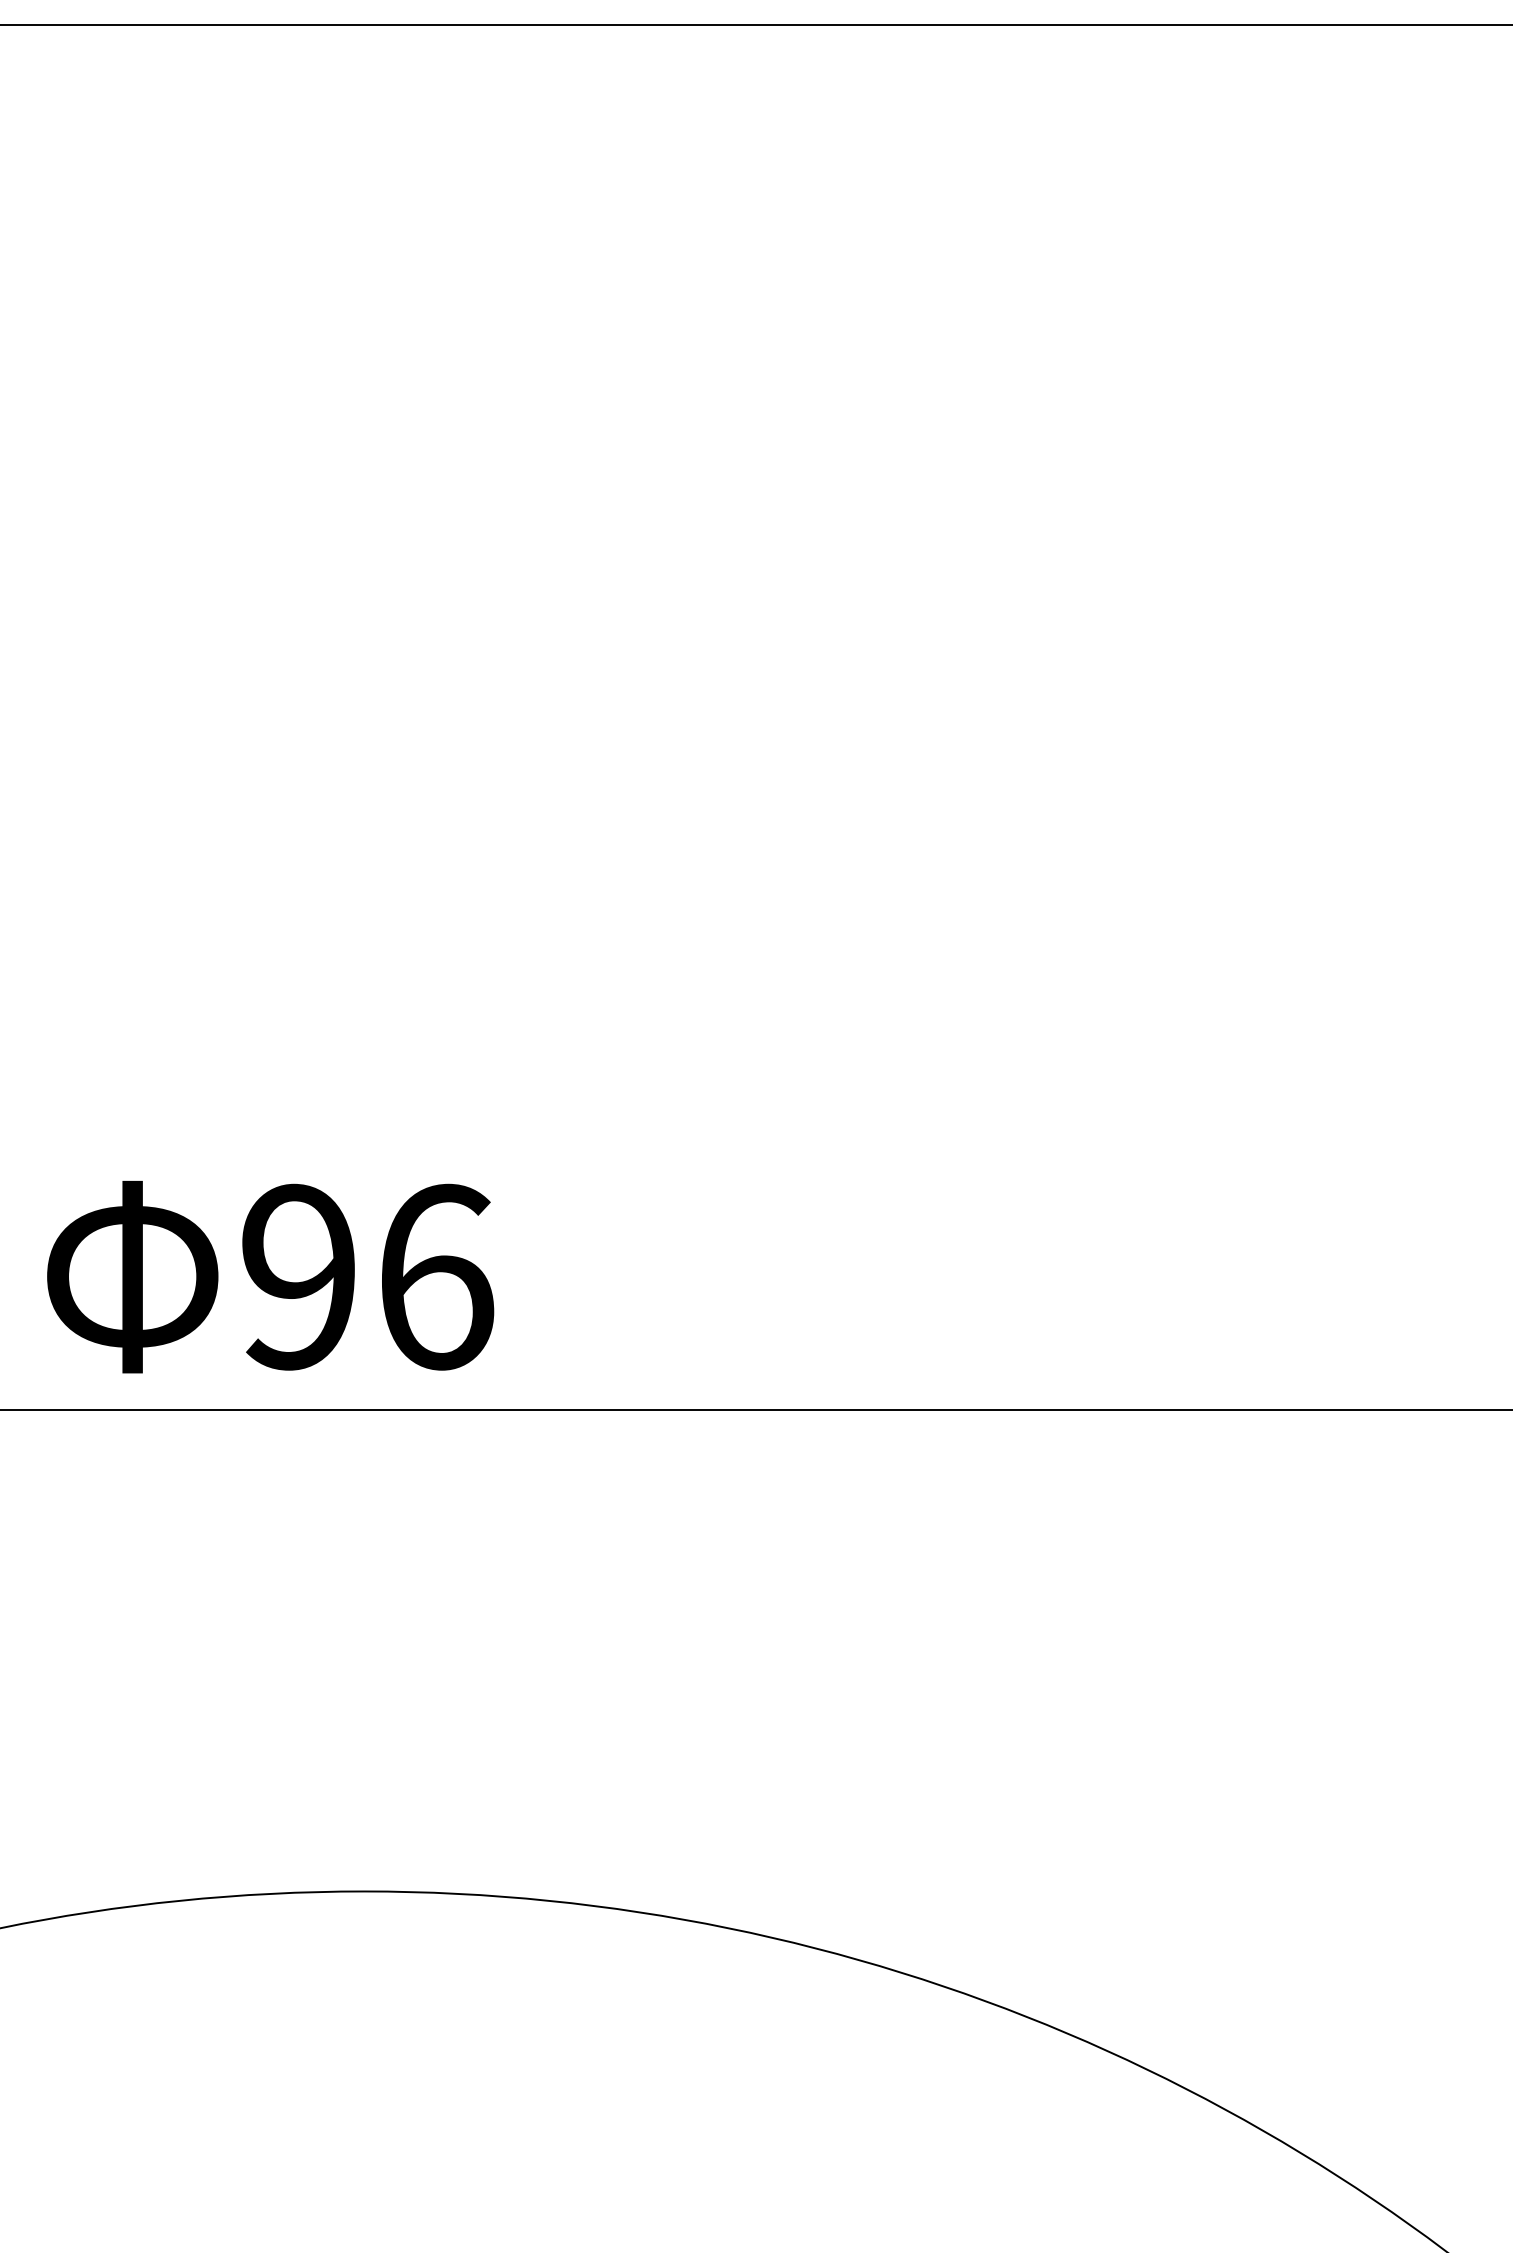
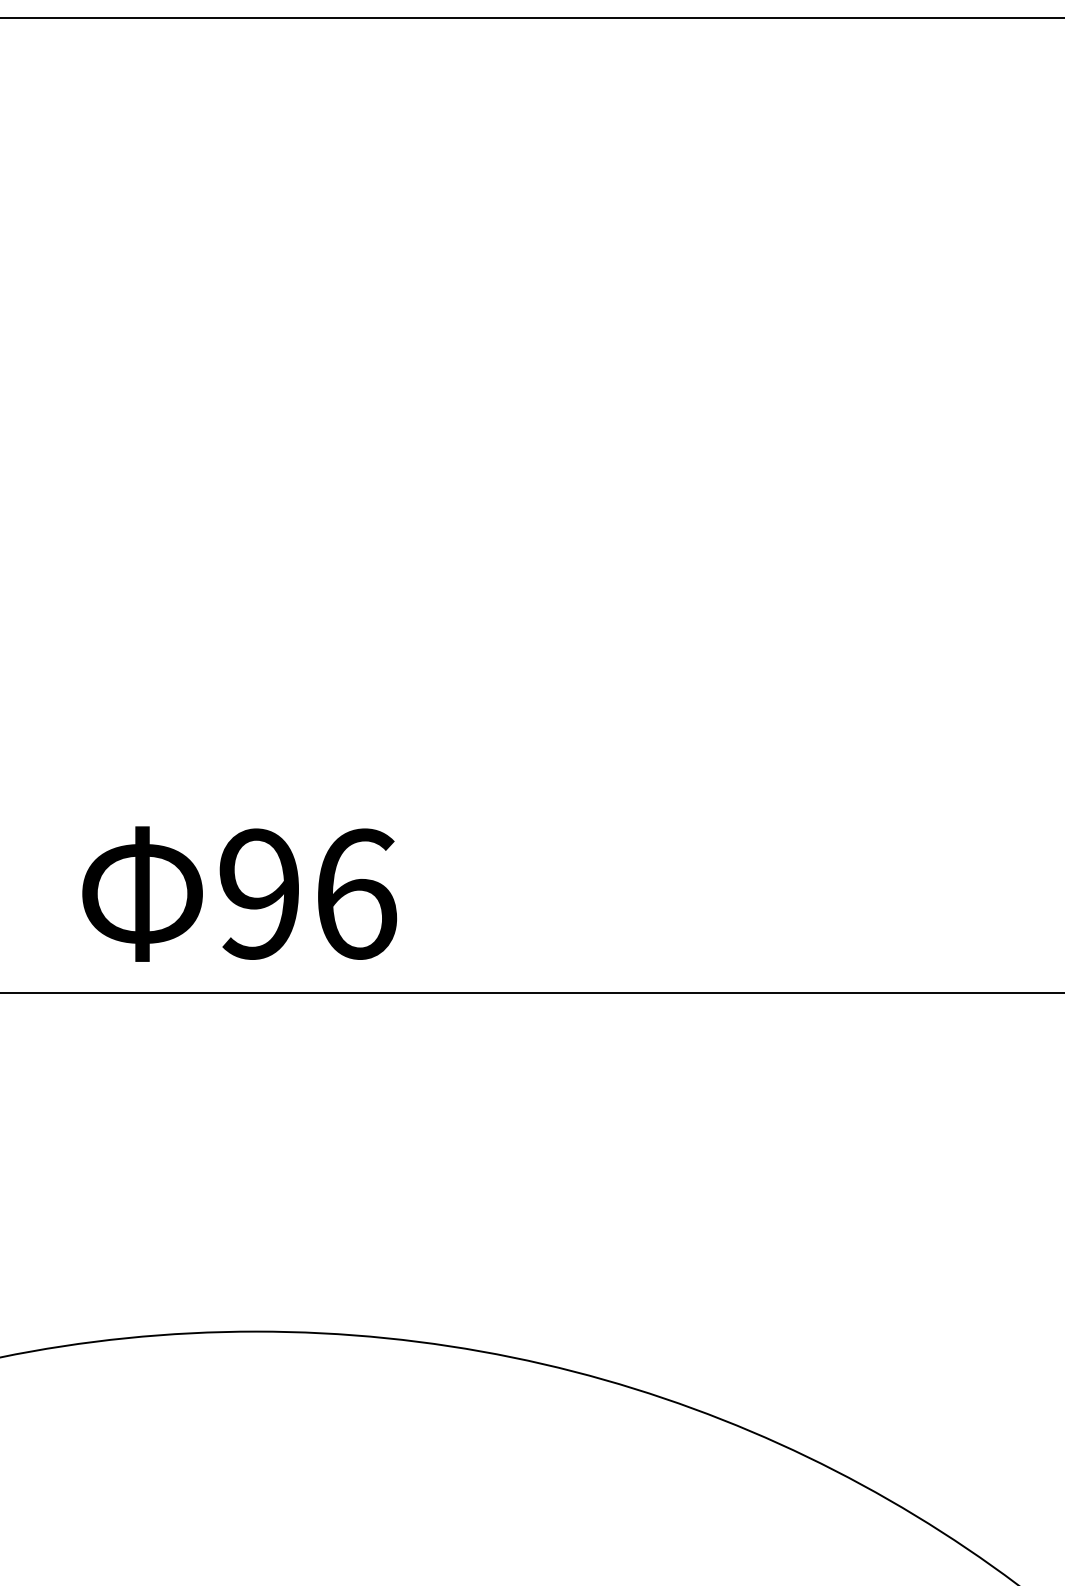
text: (270, 1277) -> (239, 894), moved

